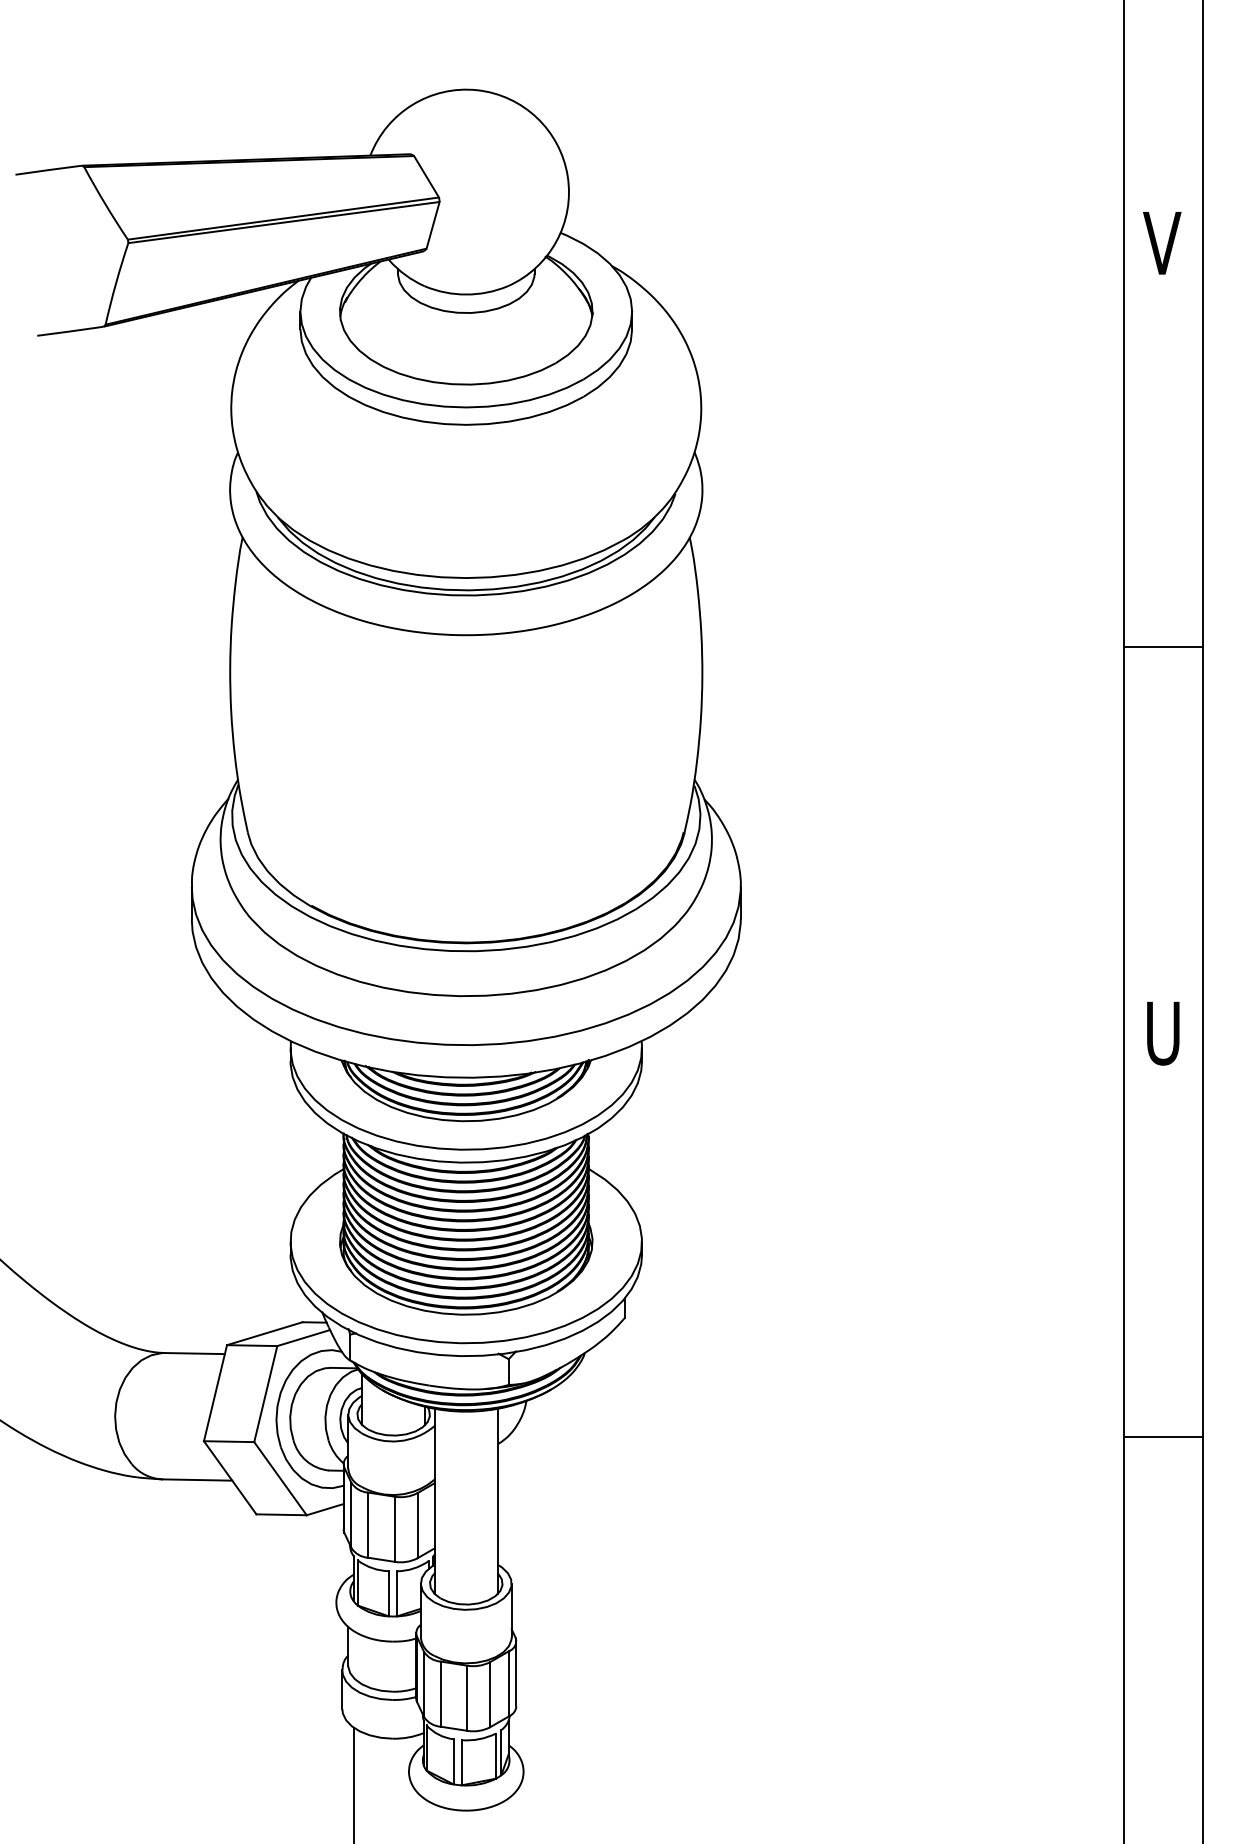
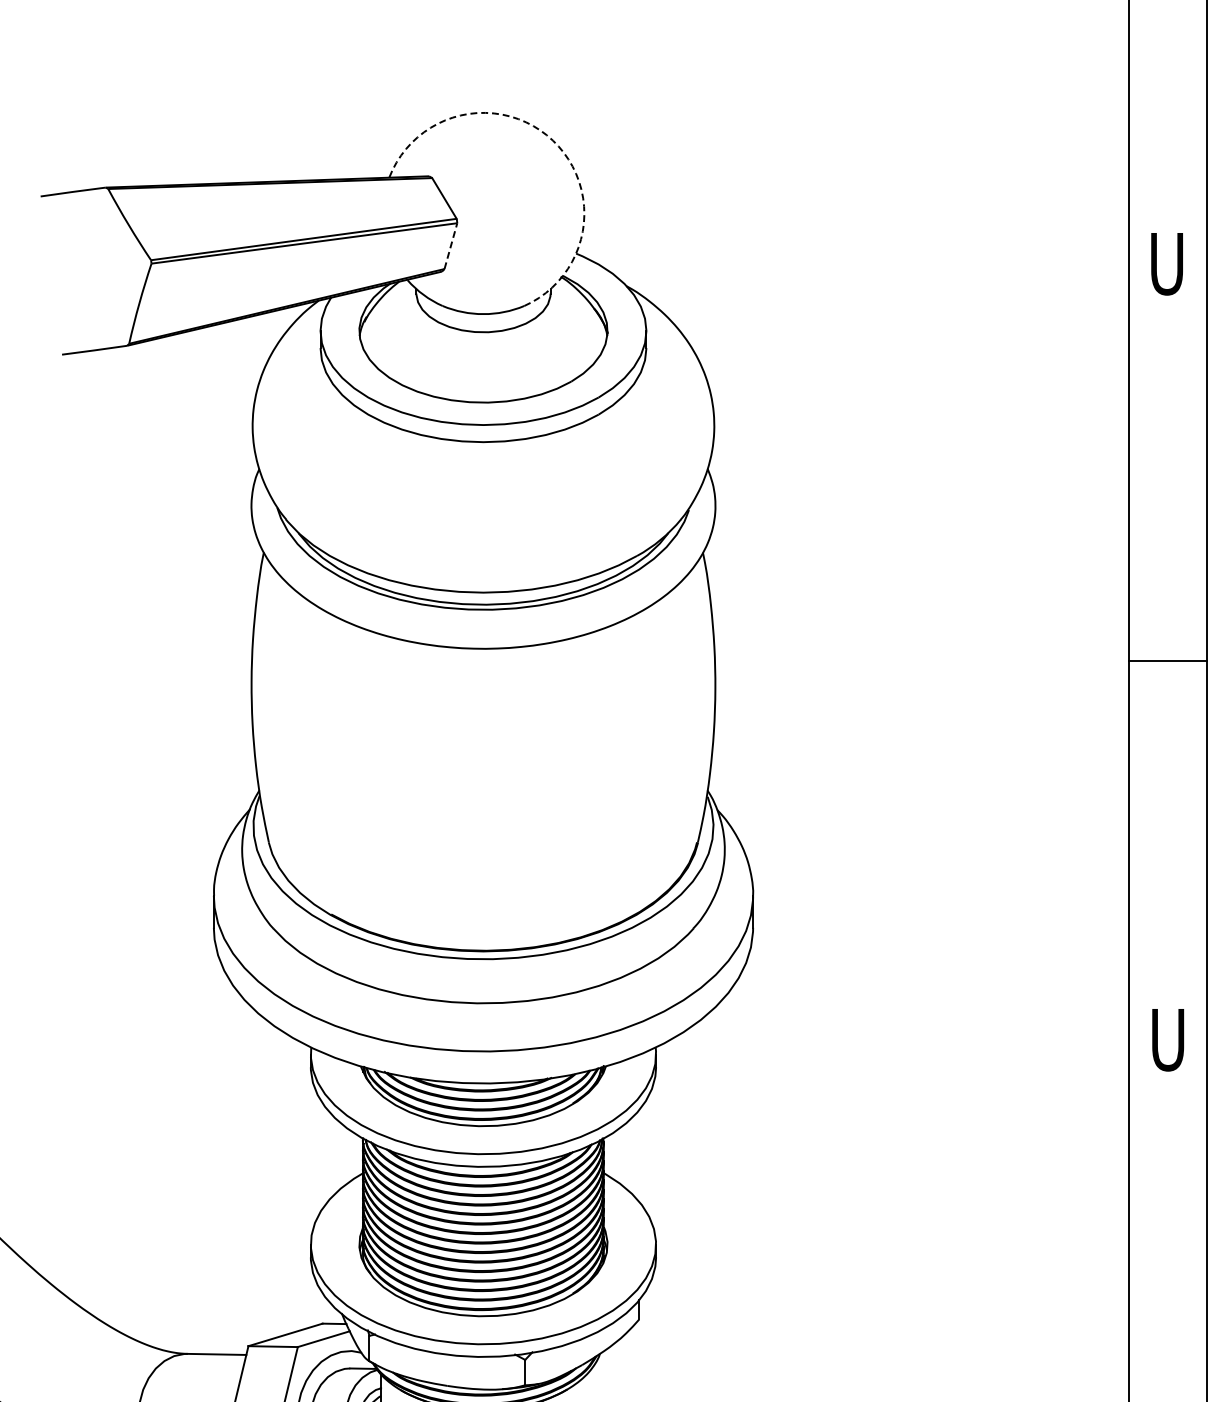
arc: (537, 117) -> (553, 140), solid -> dashed
line: (433, 224) -> (451, 245), solid -> dashed
text: (1162, 243) -> (1167, 264), V -> U

